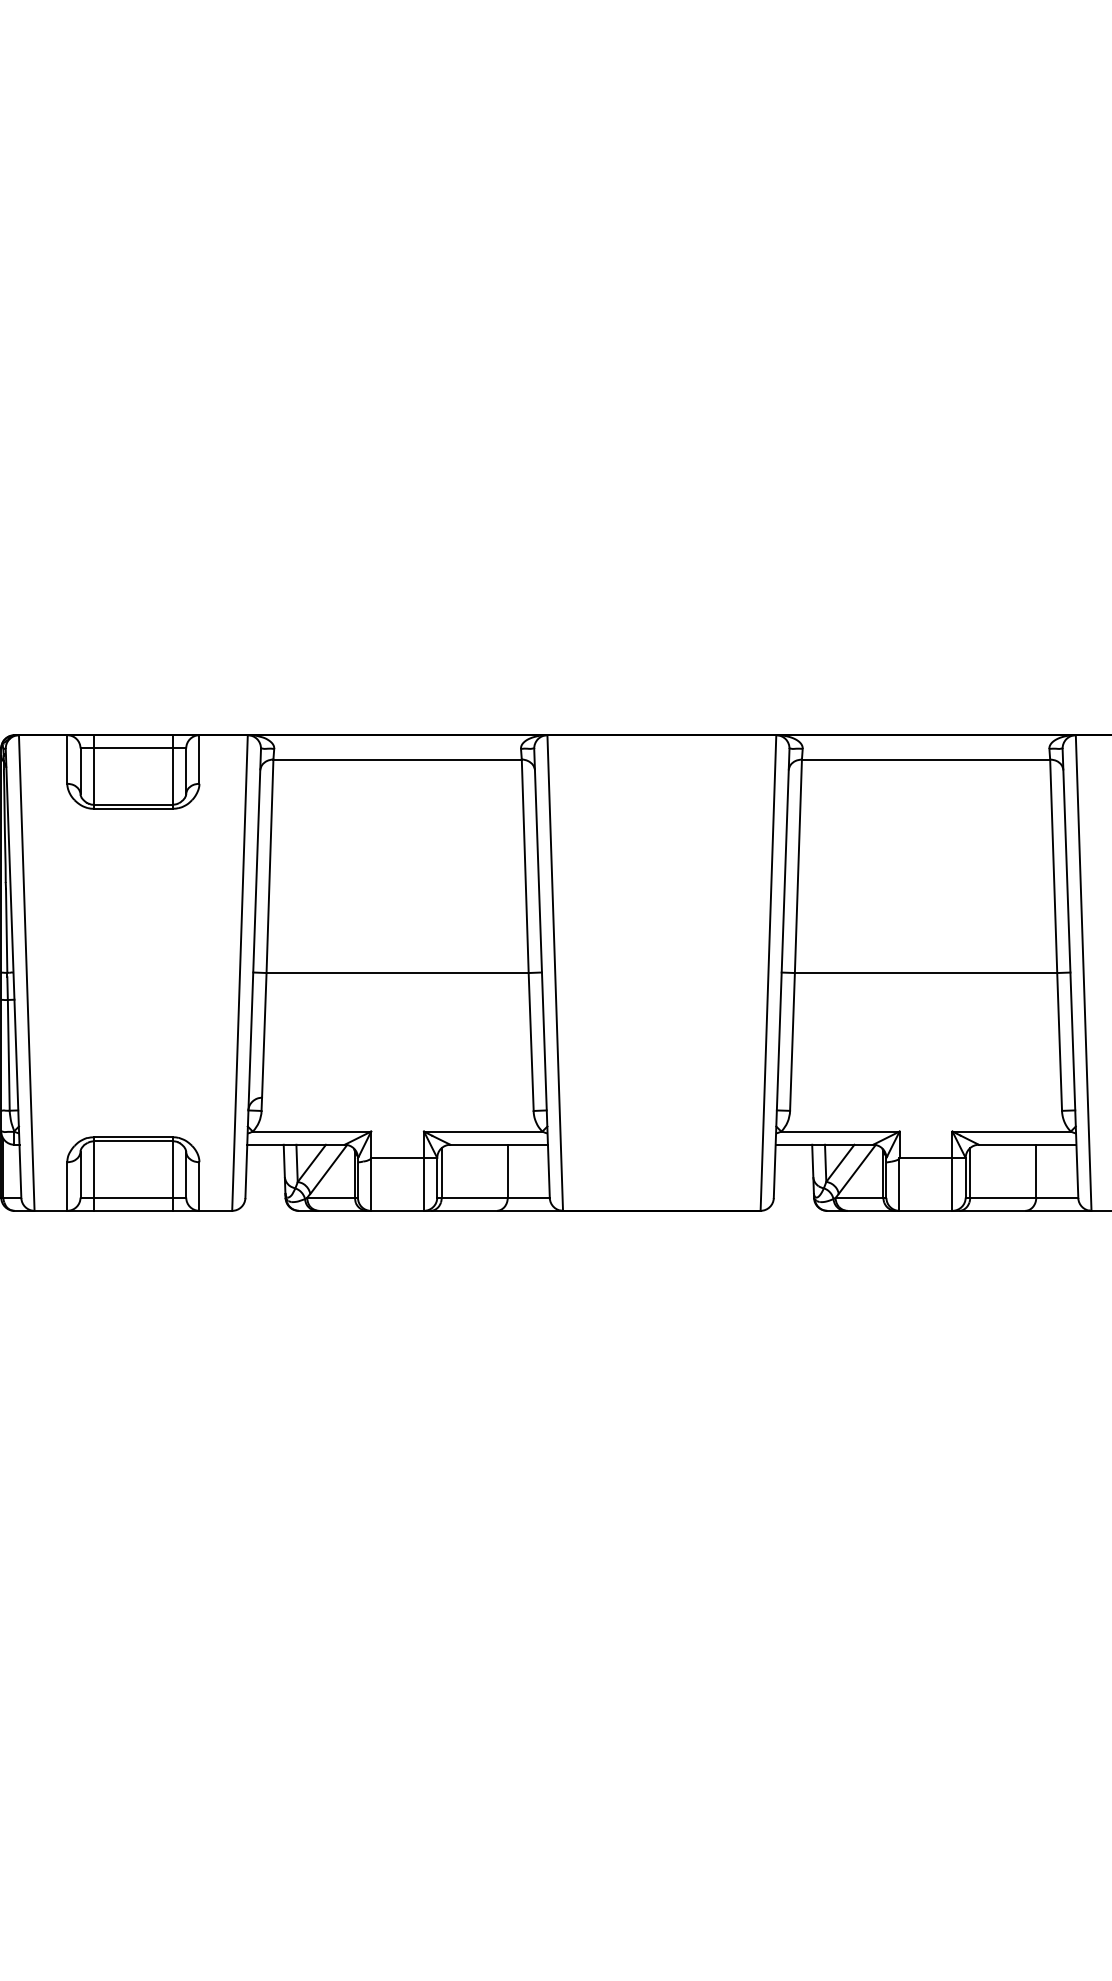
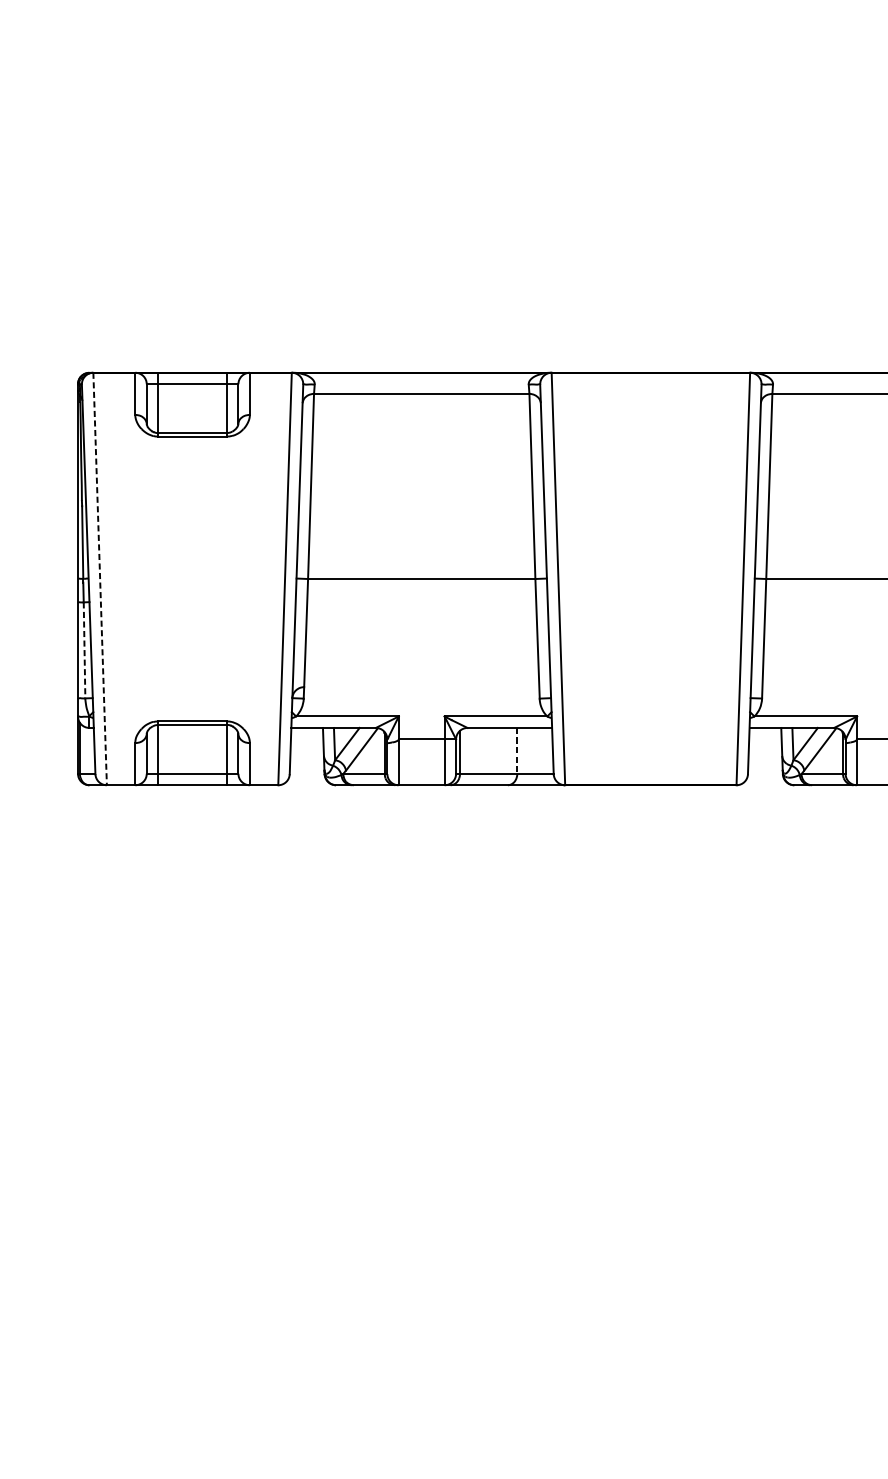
line: (26, 973) -> (99, 579), solid -> dashed
line: (8, 1055) -> (84, 650), solid -> dashed
line: (507, 1171) -> (517, 751), solid -> dashed

